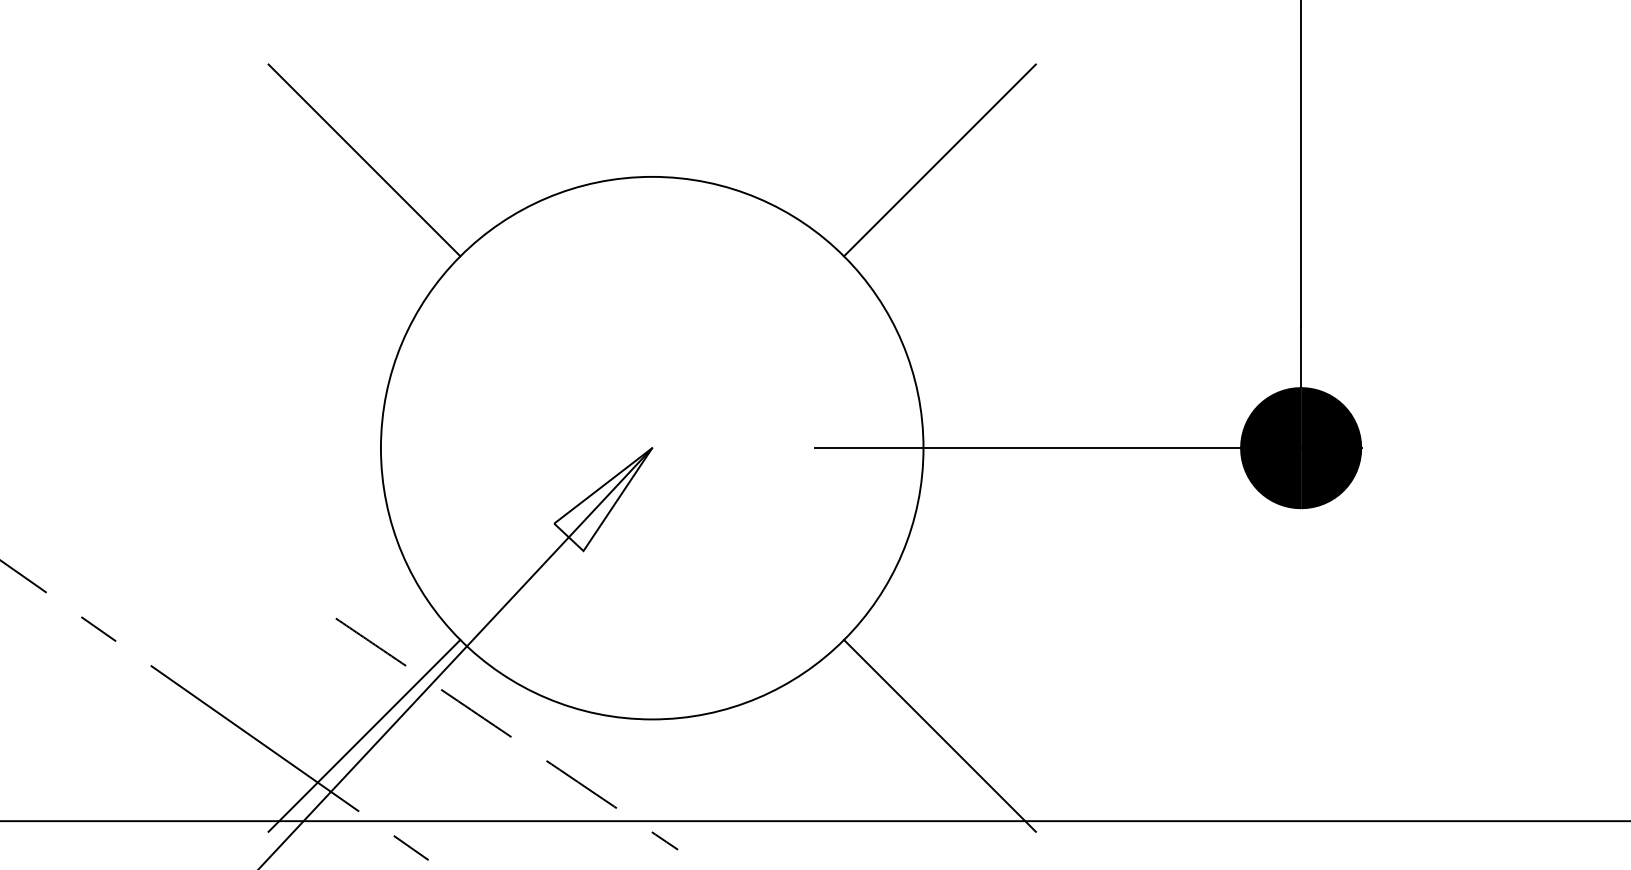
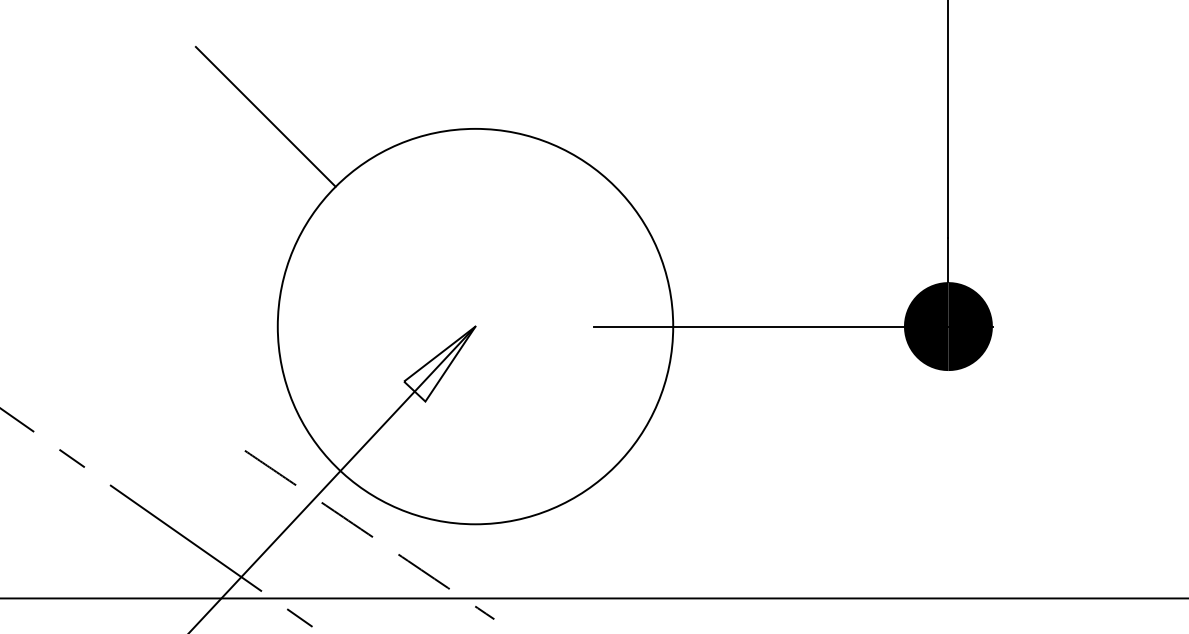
line: (940, 159) -> (685, 116), removed
line: (364, 736) -> (265, 536), removed
line: (940, 736) -> (685, 536), removed

